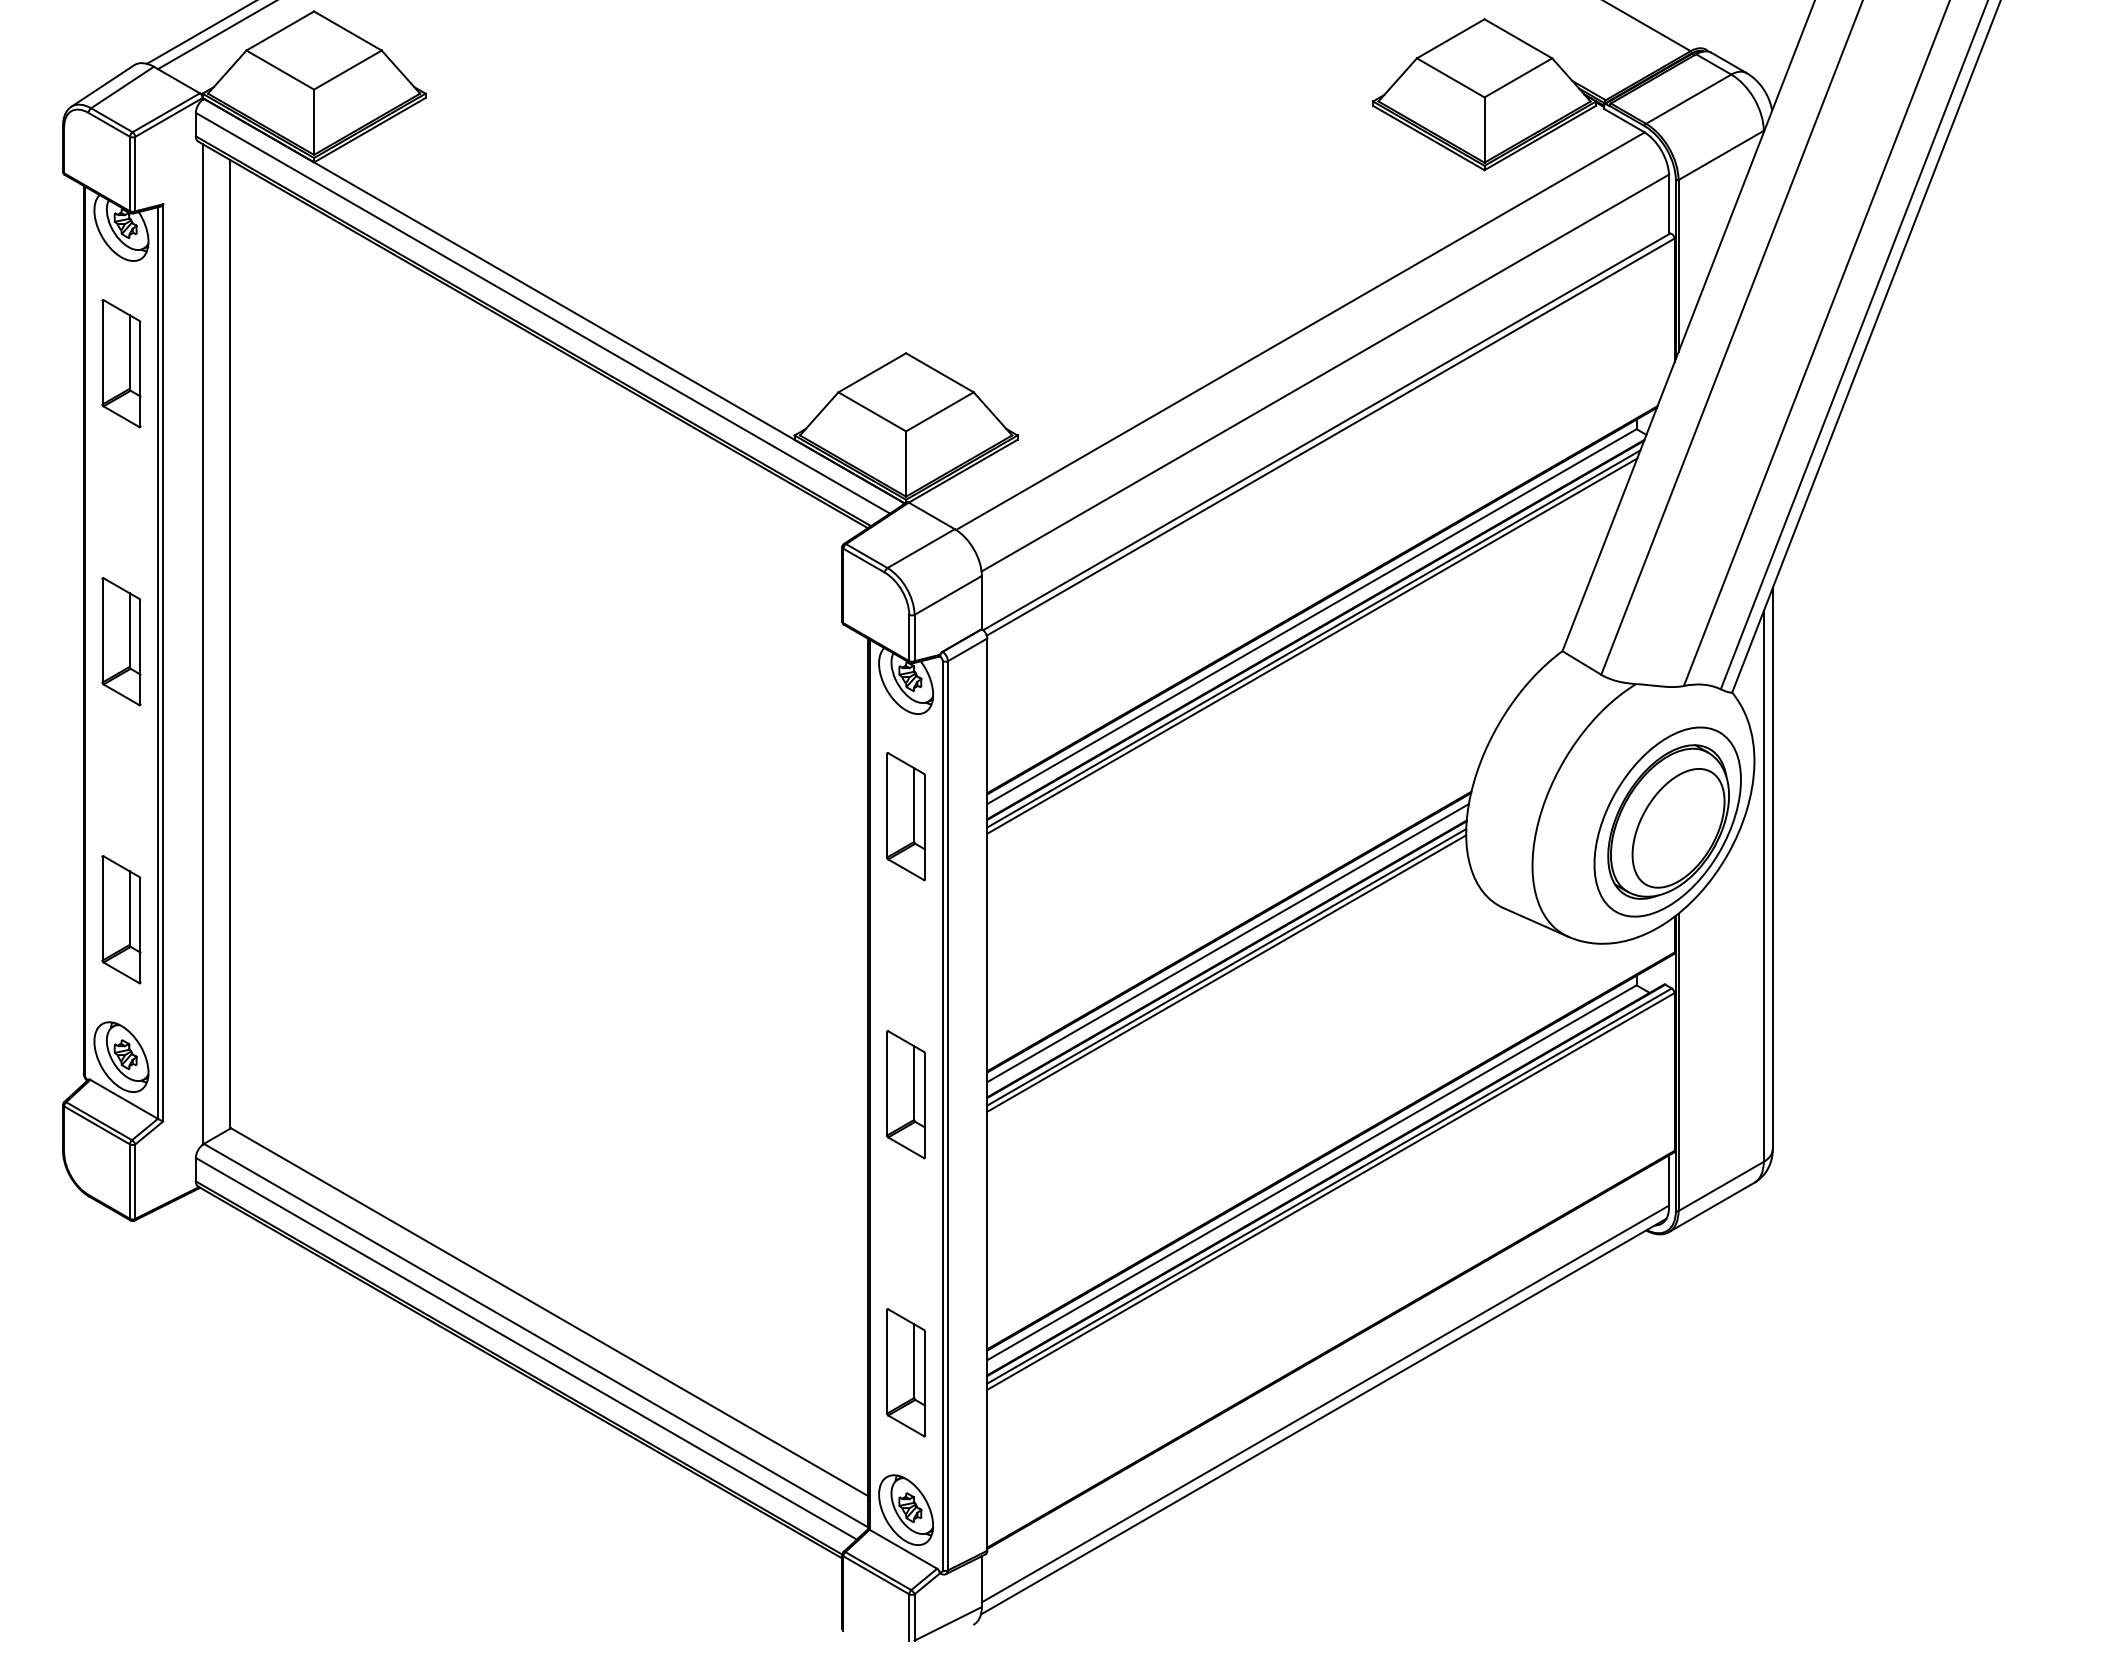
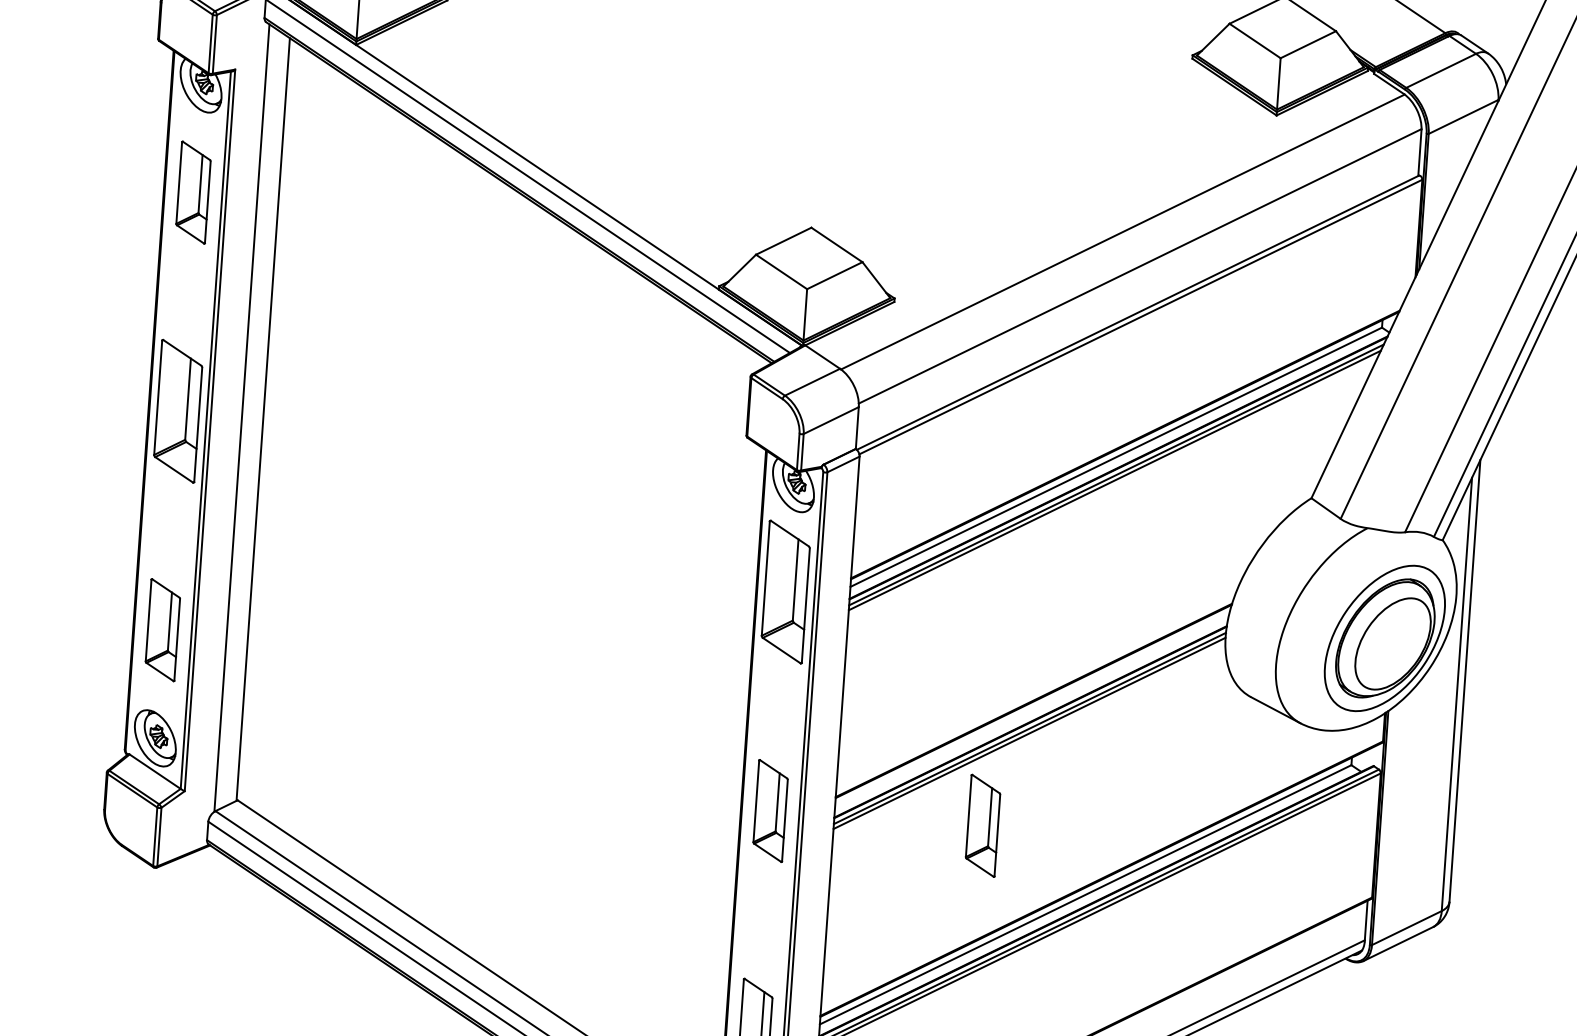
part: (121, 641) -> (178, 411), size x1.4
part: (906, 816) -> (786, 592), size x1.4
line: (1227, 943) -> (1031, 709), removed
part: (1176, 1094) -> (983, 825), added

